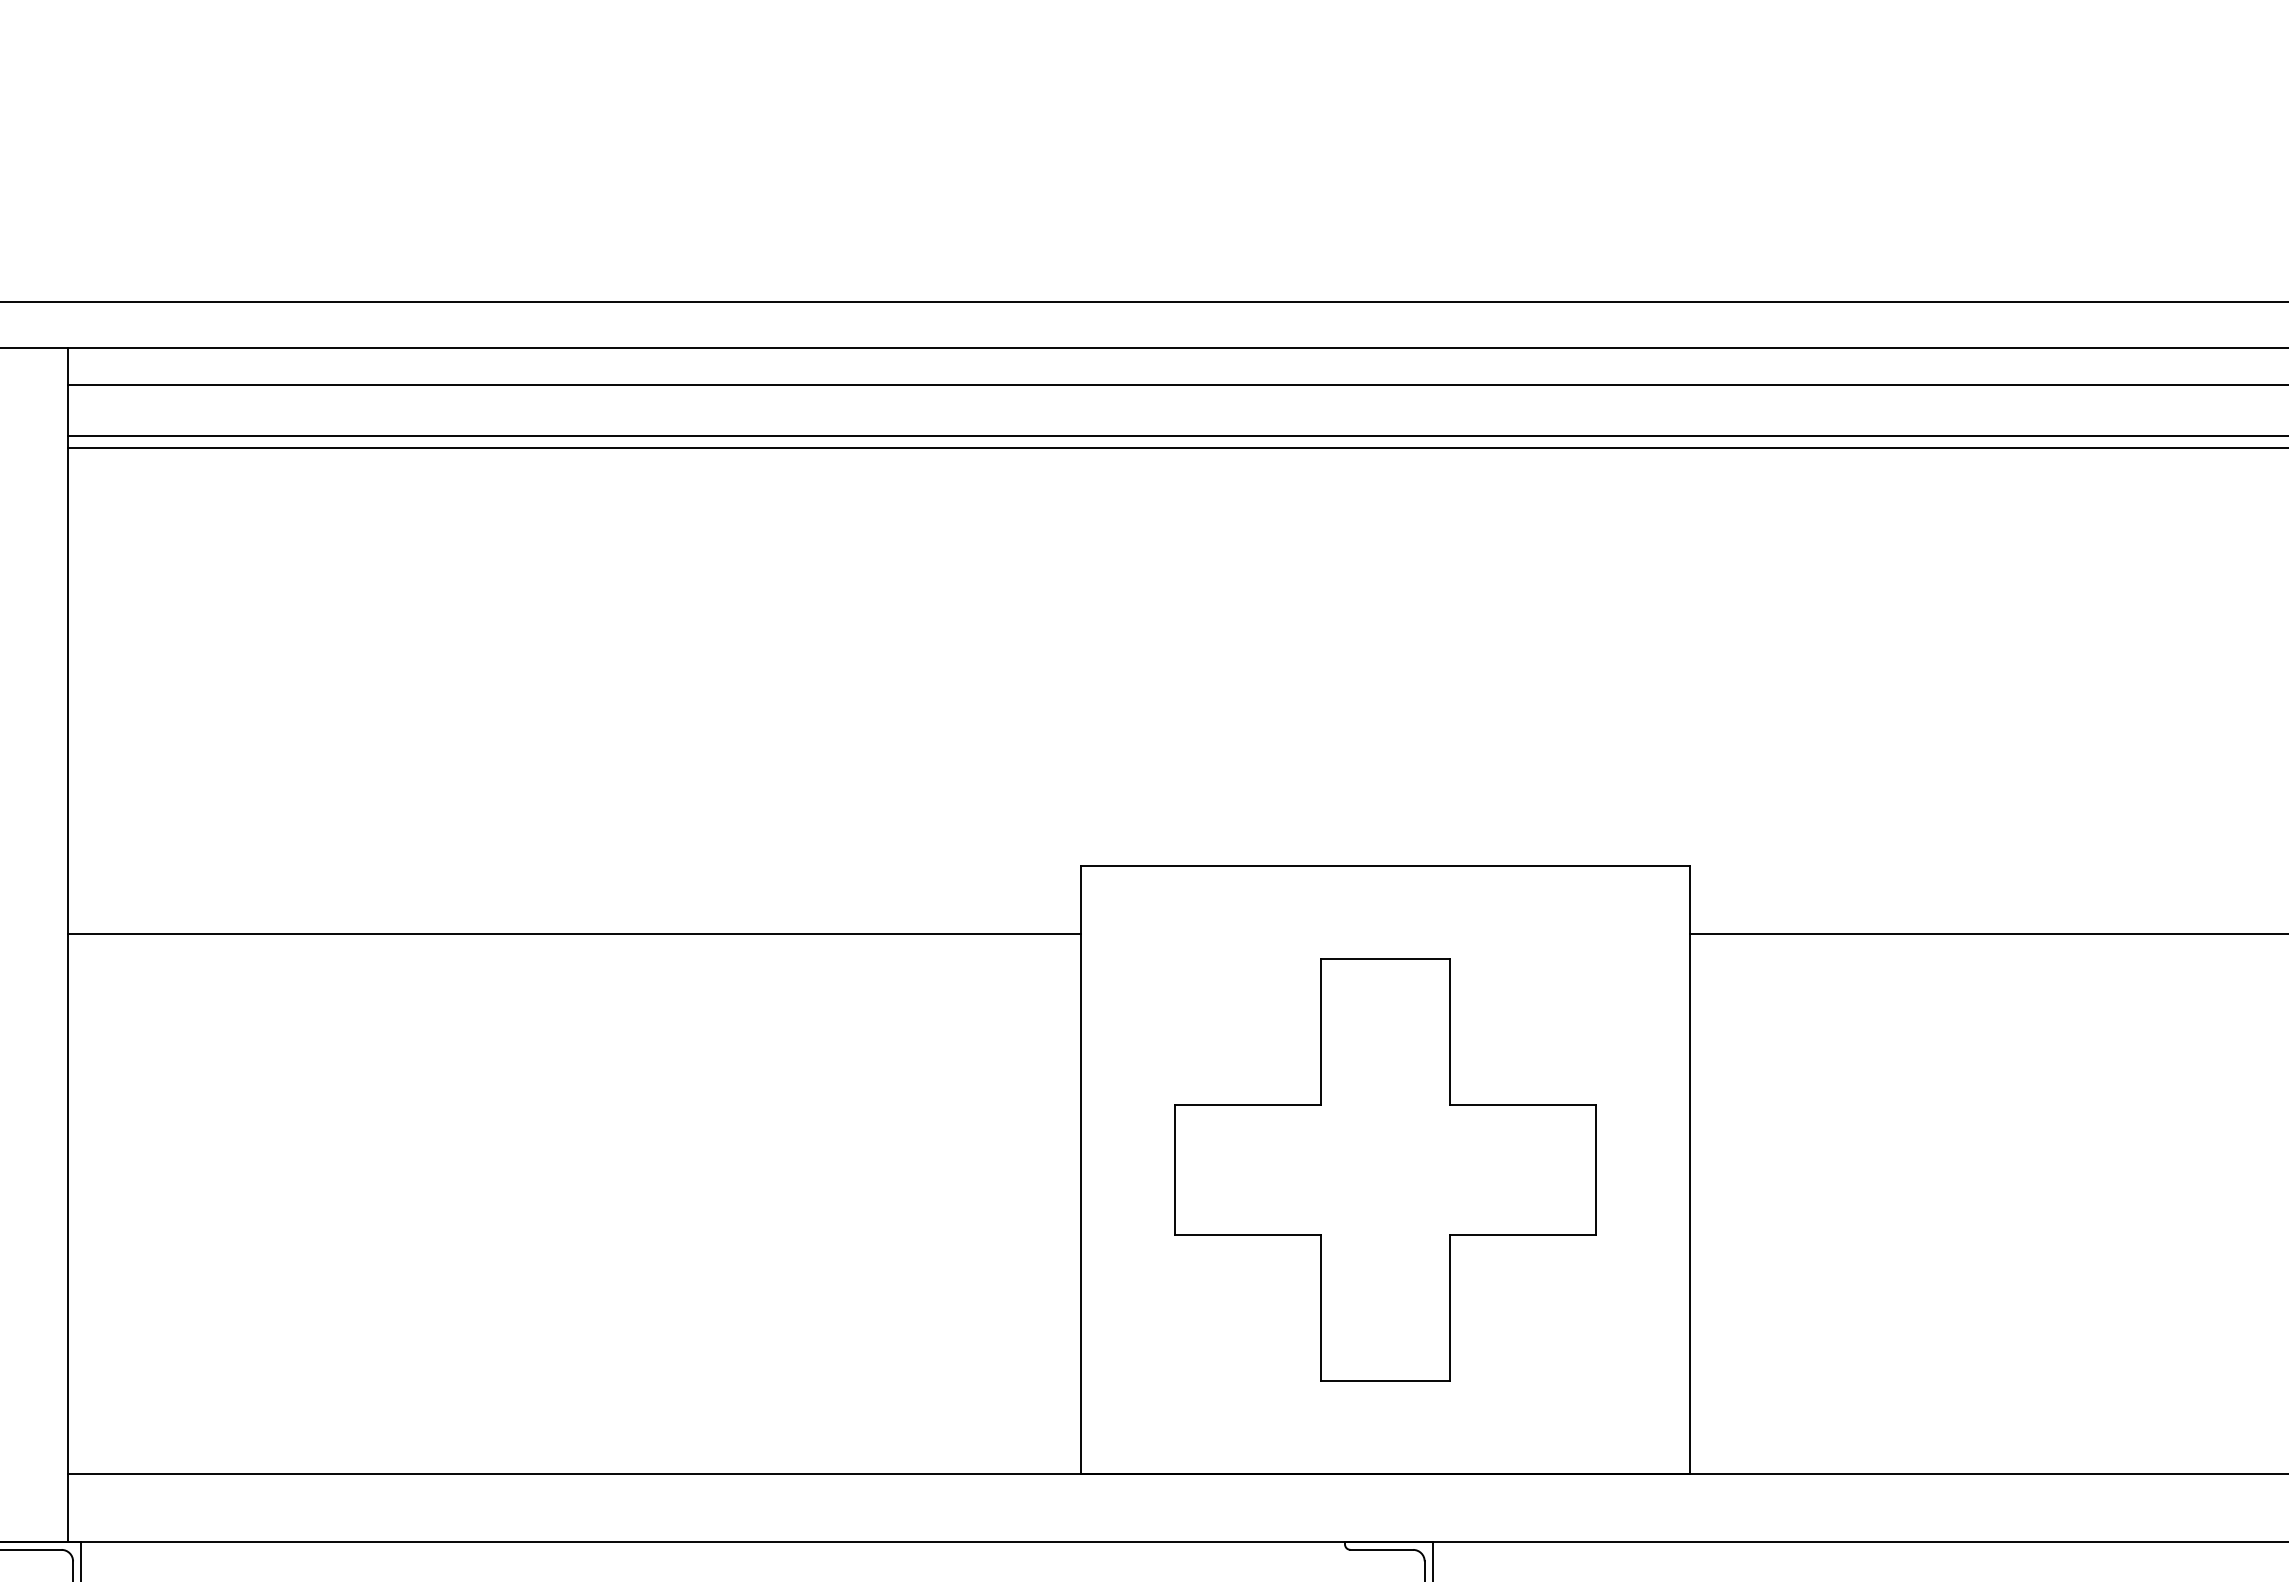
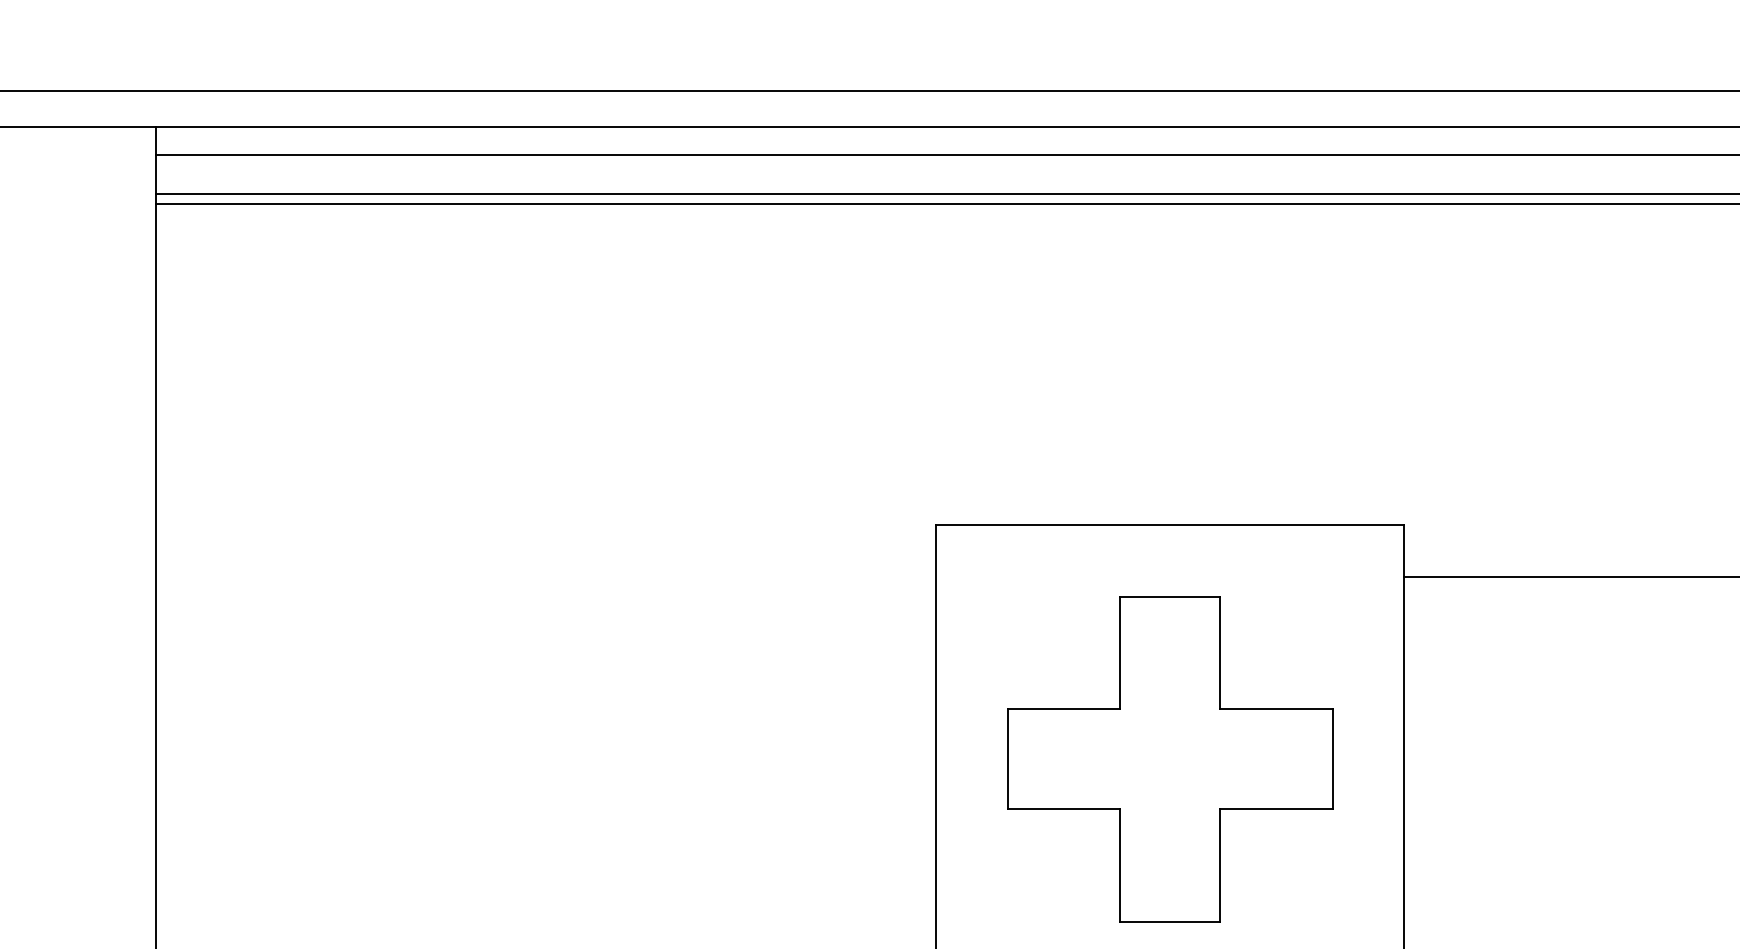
line: (574, 933) -> (545, 577), removed

